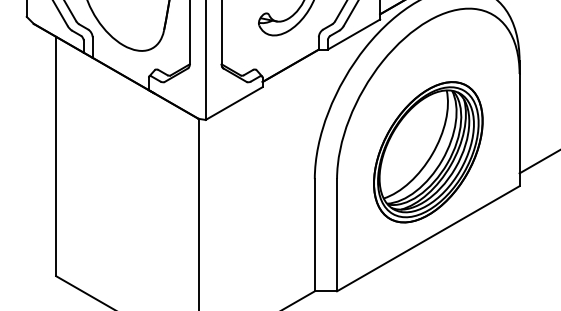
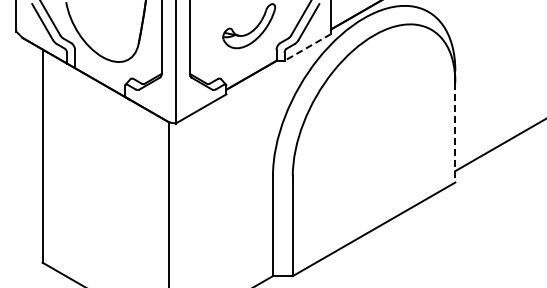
line: (353, 34) -> (307, 47), solid -> dashed
line: (519, 130) -> (455, 132), solid -> dashed
part: (427, 151) -> (373, 151), removed

